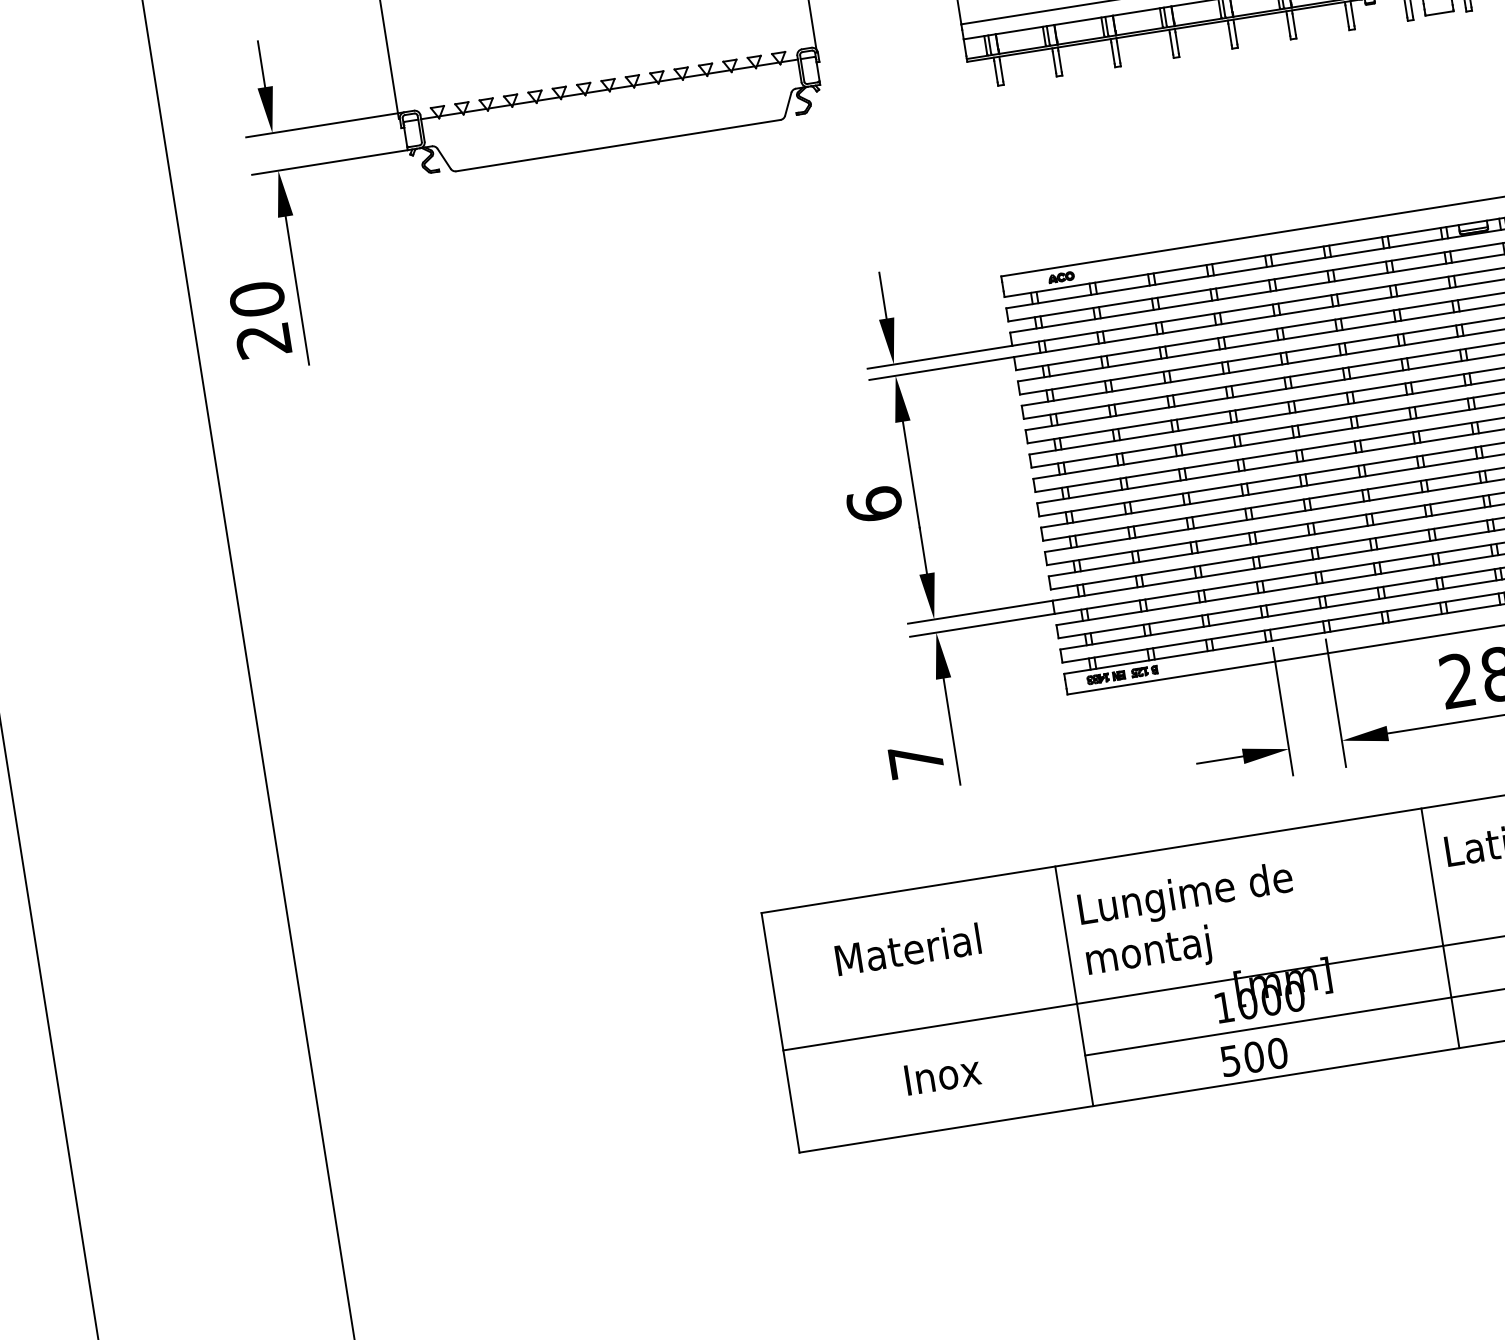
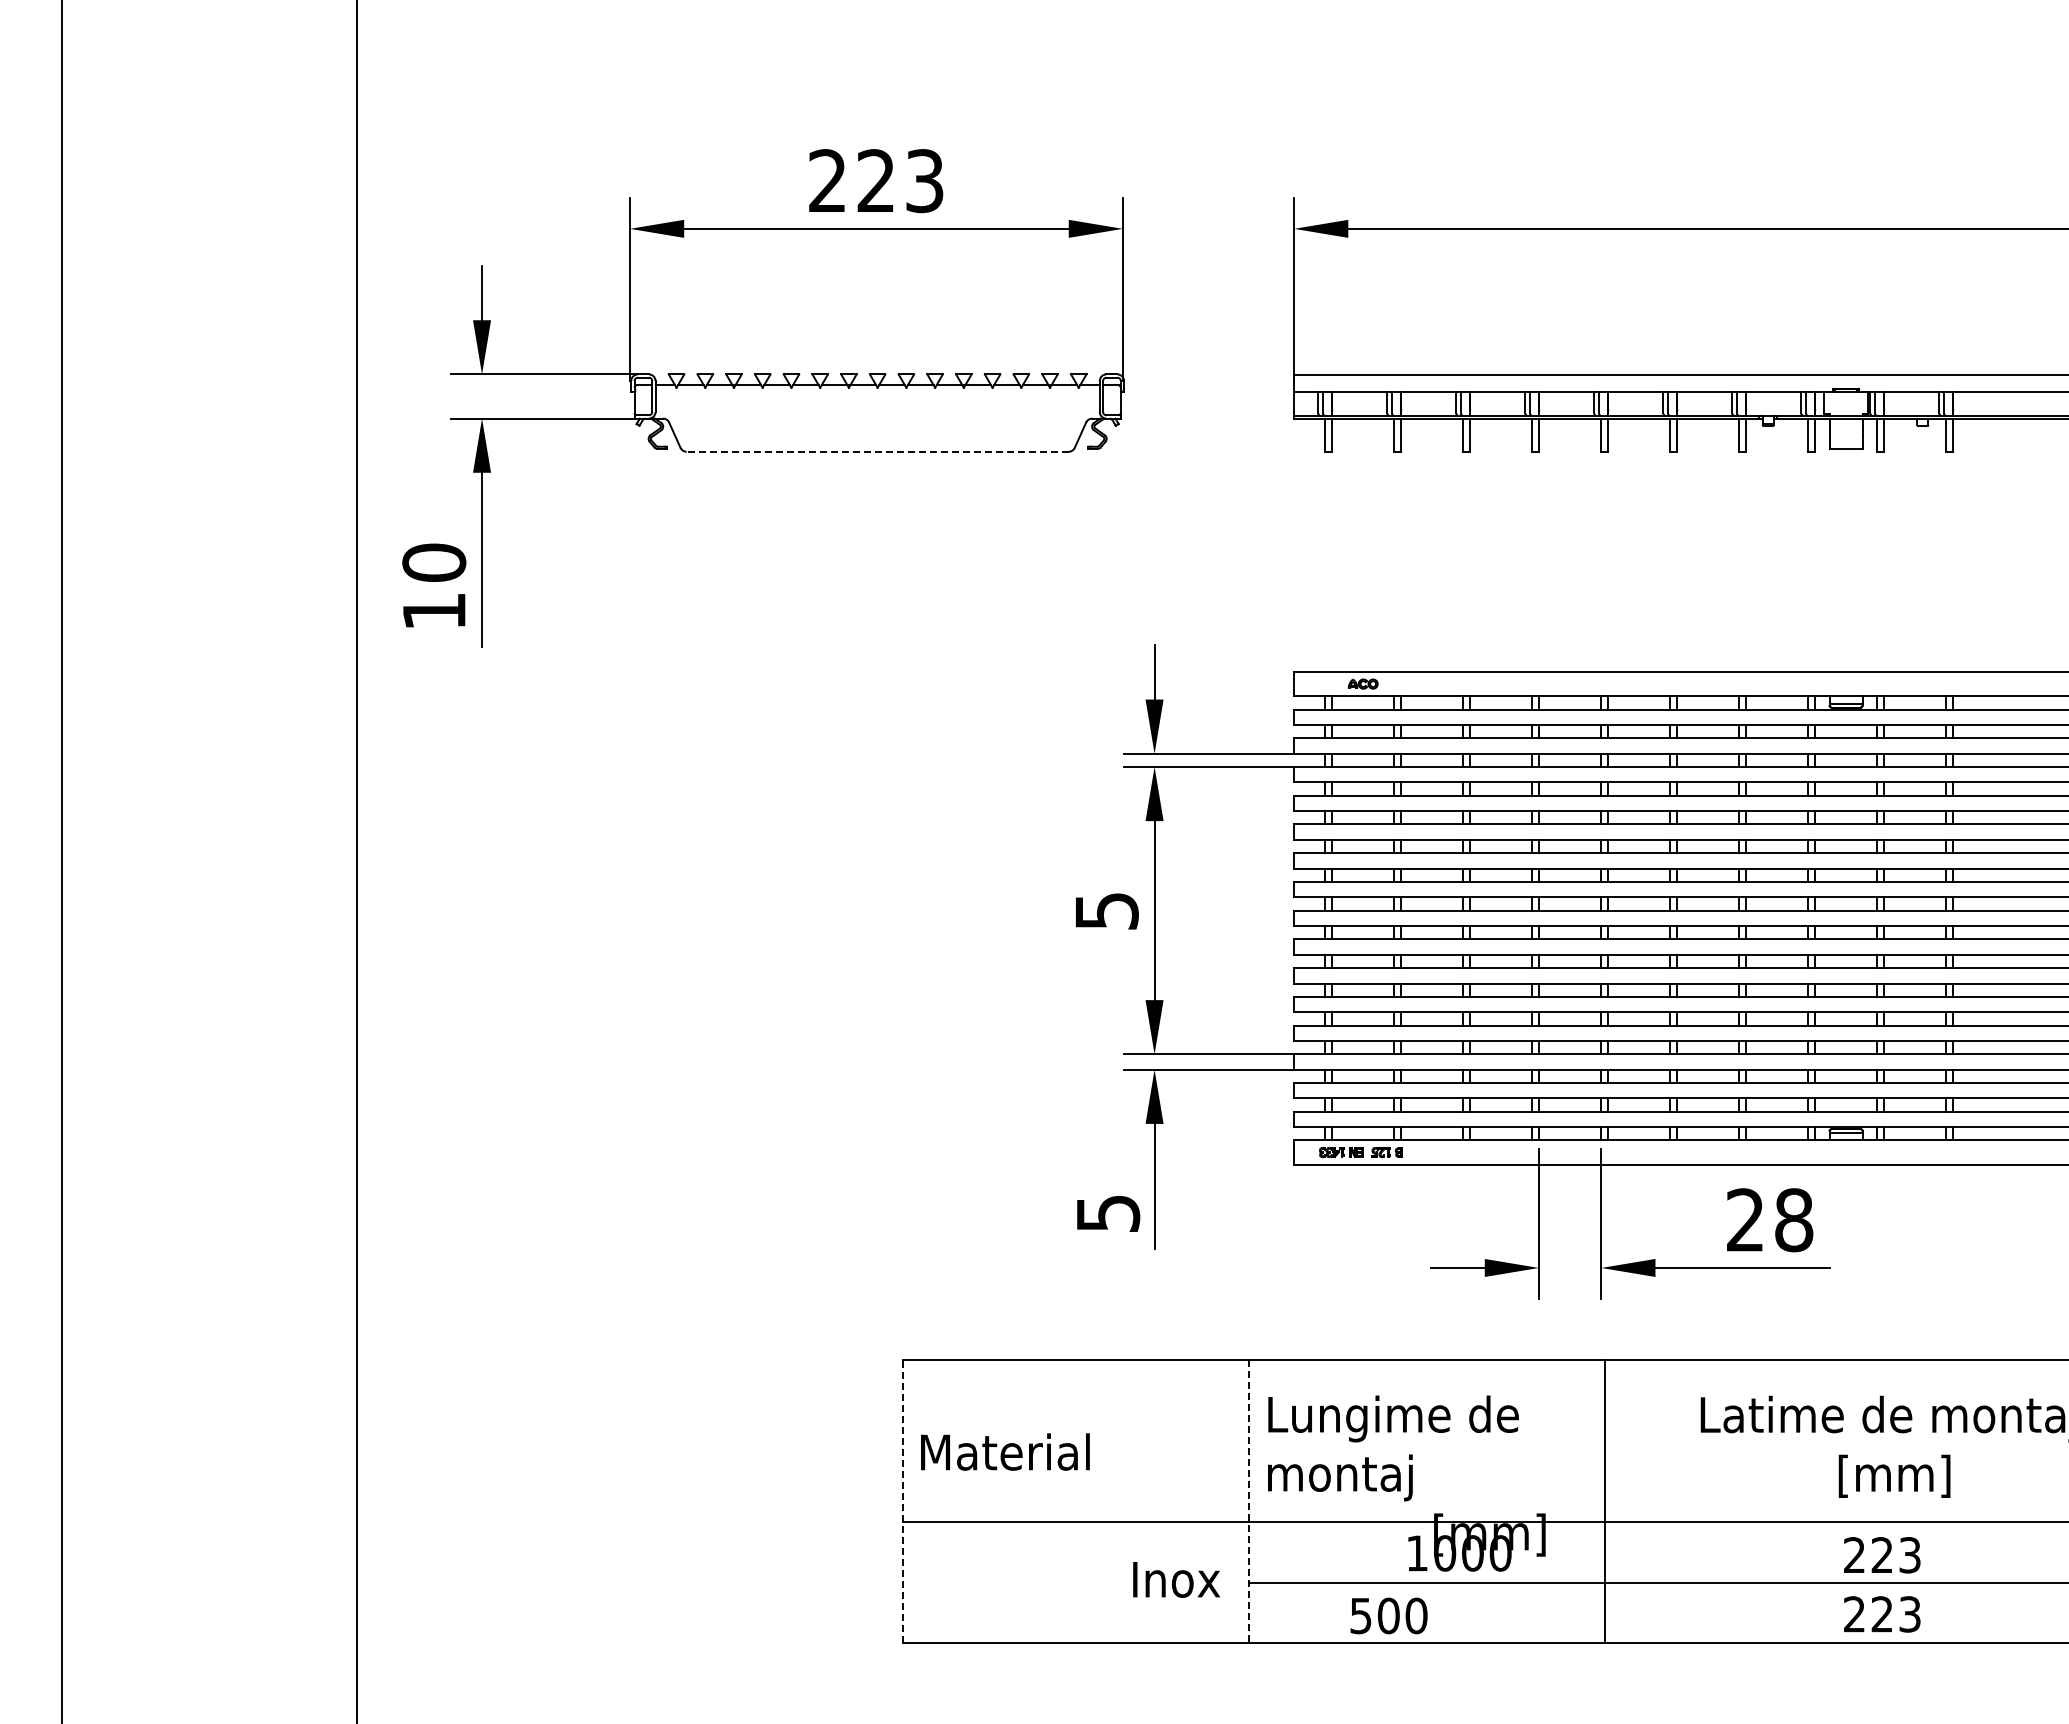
line: (618, 145) -> (877, 451), solid -> dashed
text: (263, 340) -> (433, 611), 20 -> 10
text: (874, 504) -> (1106, 910), 6 -> 5
text: (916, 760) -> (1108, 1213), 7 -> 5
line: (1440, 928) -> (1605, 1501), moved
text: (908, 949) -> (1005, 1451), moved
line: (1074, 987) -> (1248, 1502), solid -> dashed
line: (780, 1032) -> (902, 1501), solid -> dashed
text: (1253, 1056) -> (1388, 1615), moved
text: (942, 1074) -> (1176, 1579), moved

